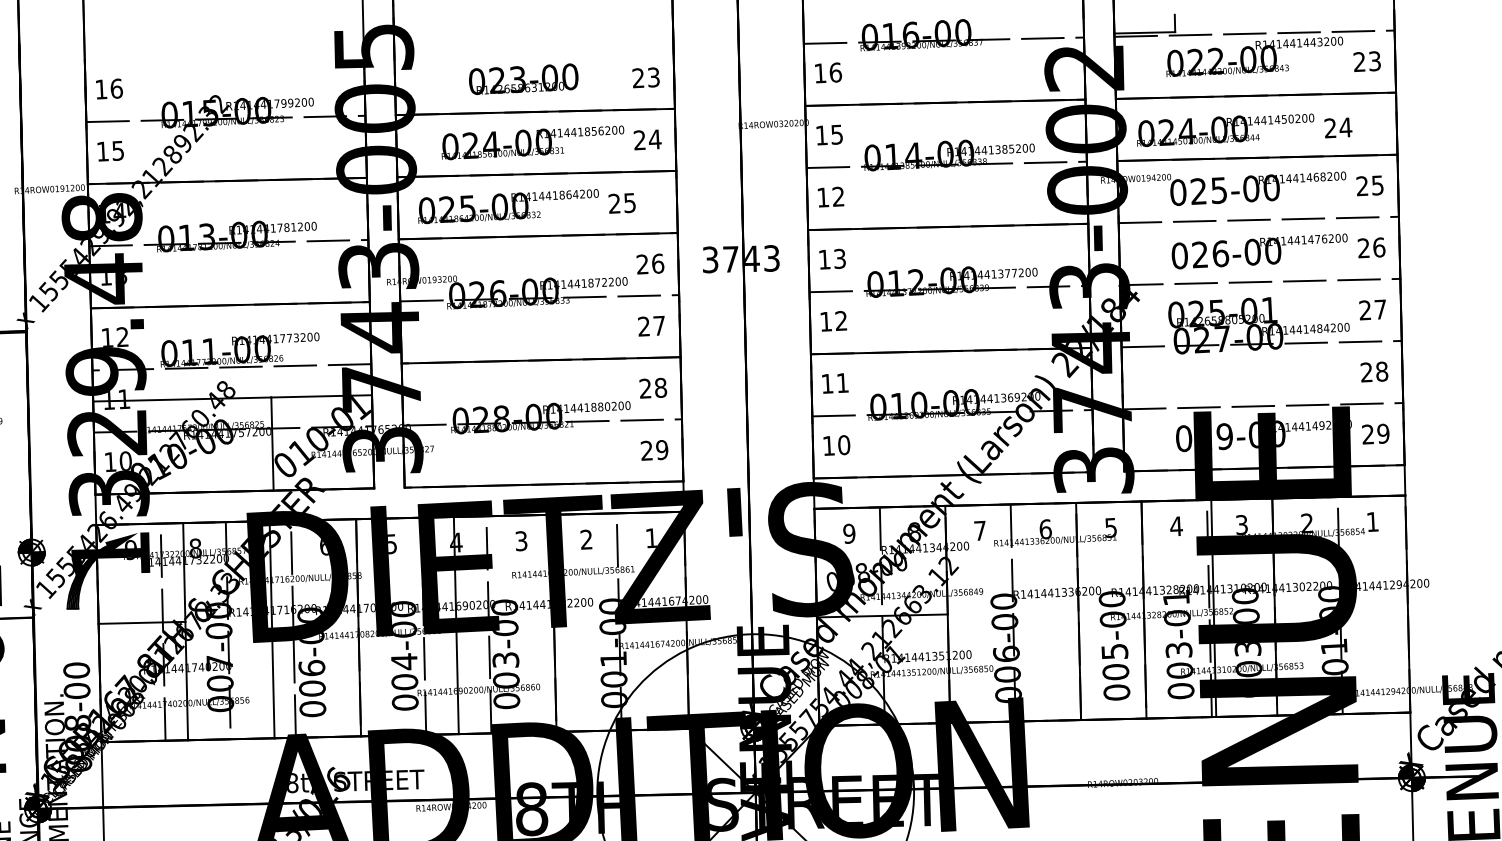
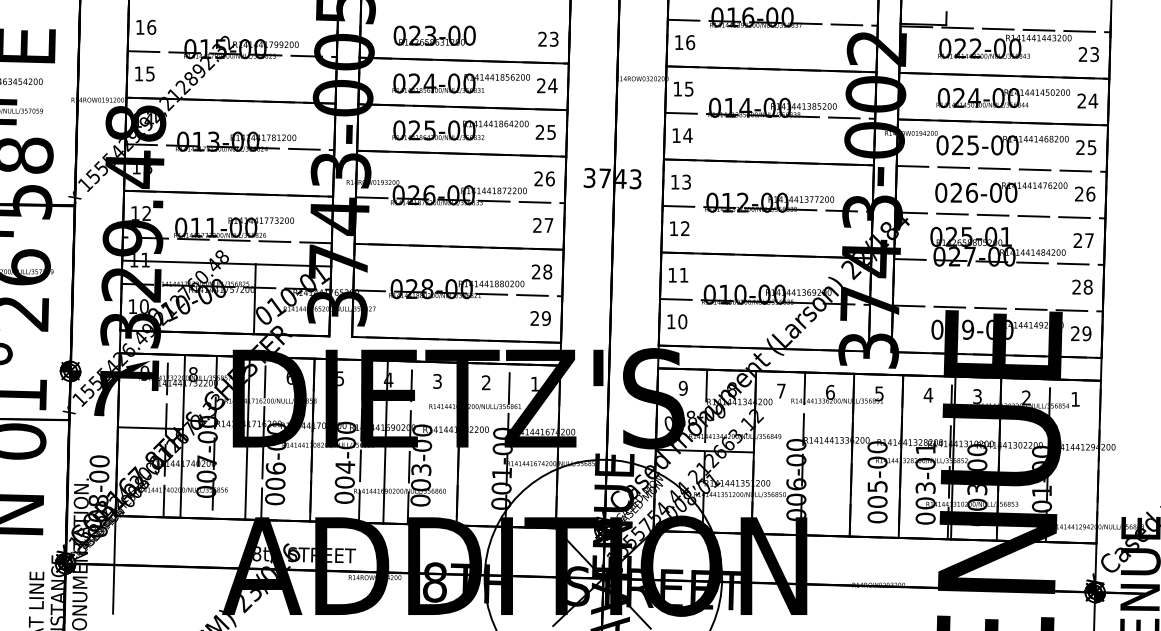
text: (523, 78) -> (434, 35), moved
text: (1244, 129) -> (1017, 98), moved
text: (837, 196) -> (687, 135), 12 -> 14
text: (525, 205) -> (473, 130), moved

